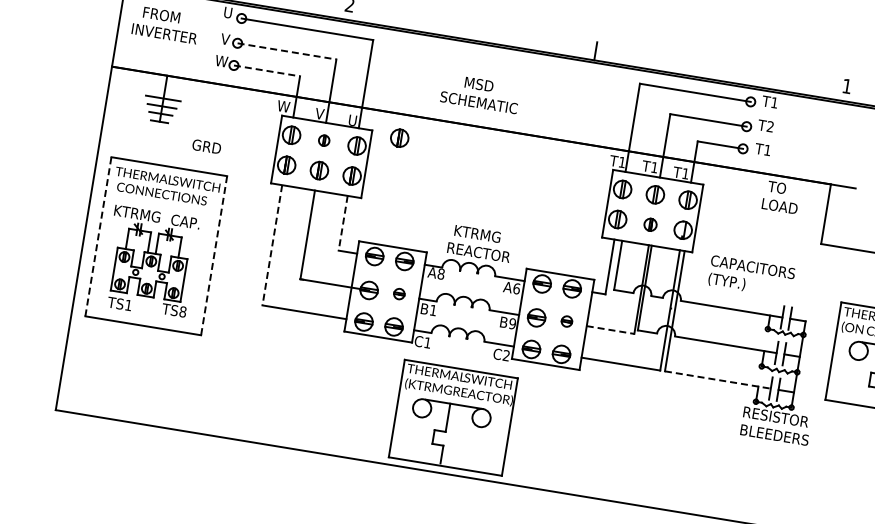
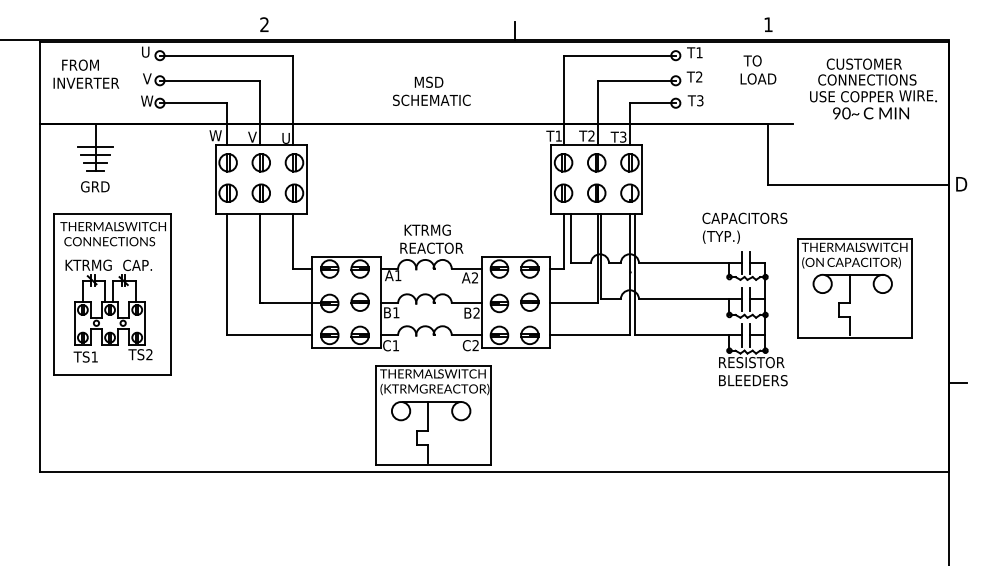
line: (287, 51) -> (210, 80), dashed -> solid
line: (267, 71) -> (193, 103), dashed -> solid
text: (480, 92) -> (431, 90), moved
part: (399, 137) -> (334, 147), removed
part: (323, 140) -> (260, 162), size x1.67
text: (207, 146) -> (95, 186), moved
text: (767, 150) -> (700, 100), T1 -> T3
text: (654, 167) -> (591, 135), T1 -> T2
text: (686, 173) -> (623, 136), T1 -> T3
text: (781, 196) -> (758, 69), moved
line: (343, 223) -> (293, 241), dashed -> solid
part: (650, 224) -> (596, 192), size x1.43
line: (97, 237) -> (53, 294), dashed -> solid
line: (271, 245) -> (226, 274), dashed -> solid
line: (214, 256) -> (171, 294), dashed -> solid
text: (441, 274) -> (398, 275), A8 -> A1
text: (751, 276) -> (744, 227), moved
text: (516, 288) -> (474, 277), A6 -> A2
part: (398, 293) -> (359, 301), size x1.67
text: (183, 311) -> (149, 354), TS8 -> TS2
part: (566, 320) -> (529, 301), size x1.67
text: (512, 323) -> (476, 312), B9 -> B2
line: (610, 330) -> (574, 303), dashed -> solid
line: (718, 380) -> (688, 335), dashed -> solid

